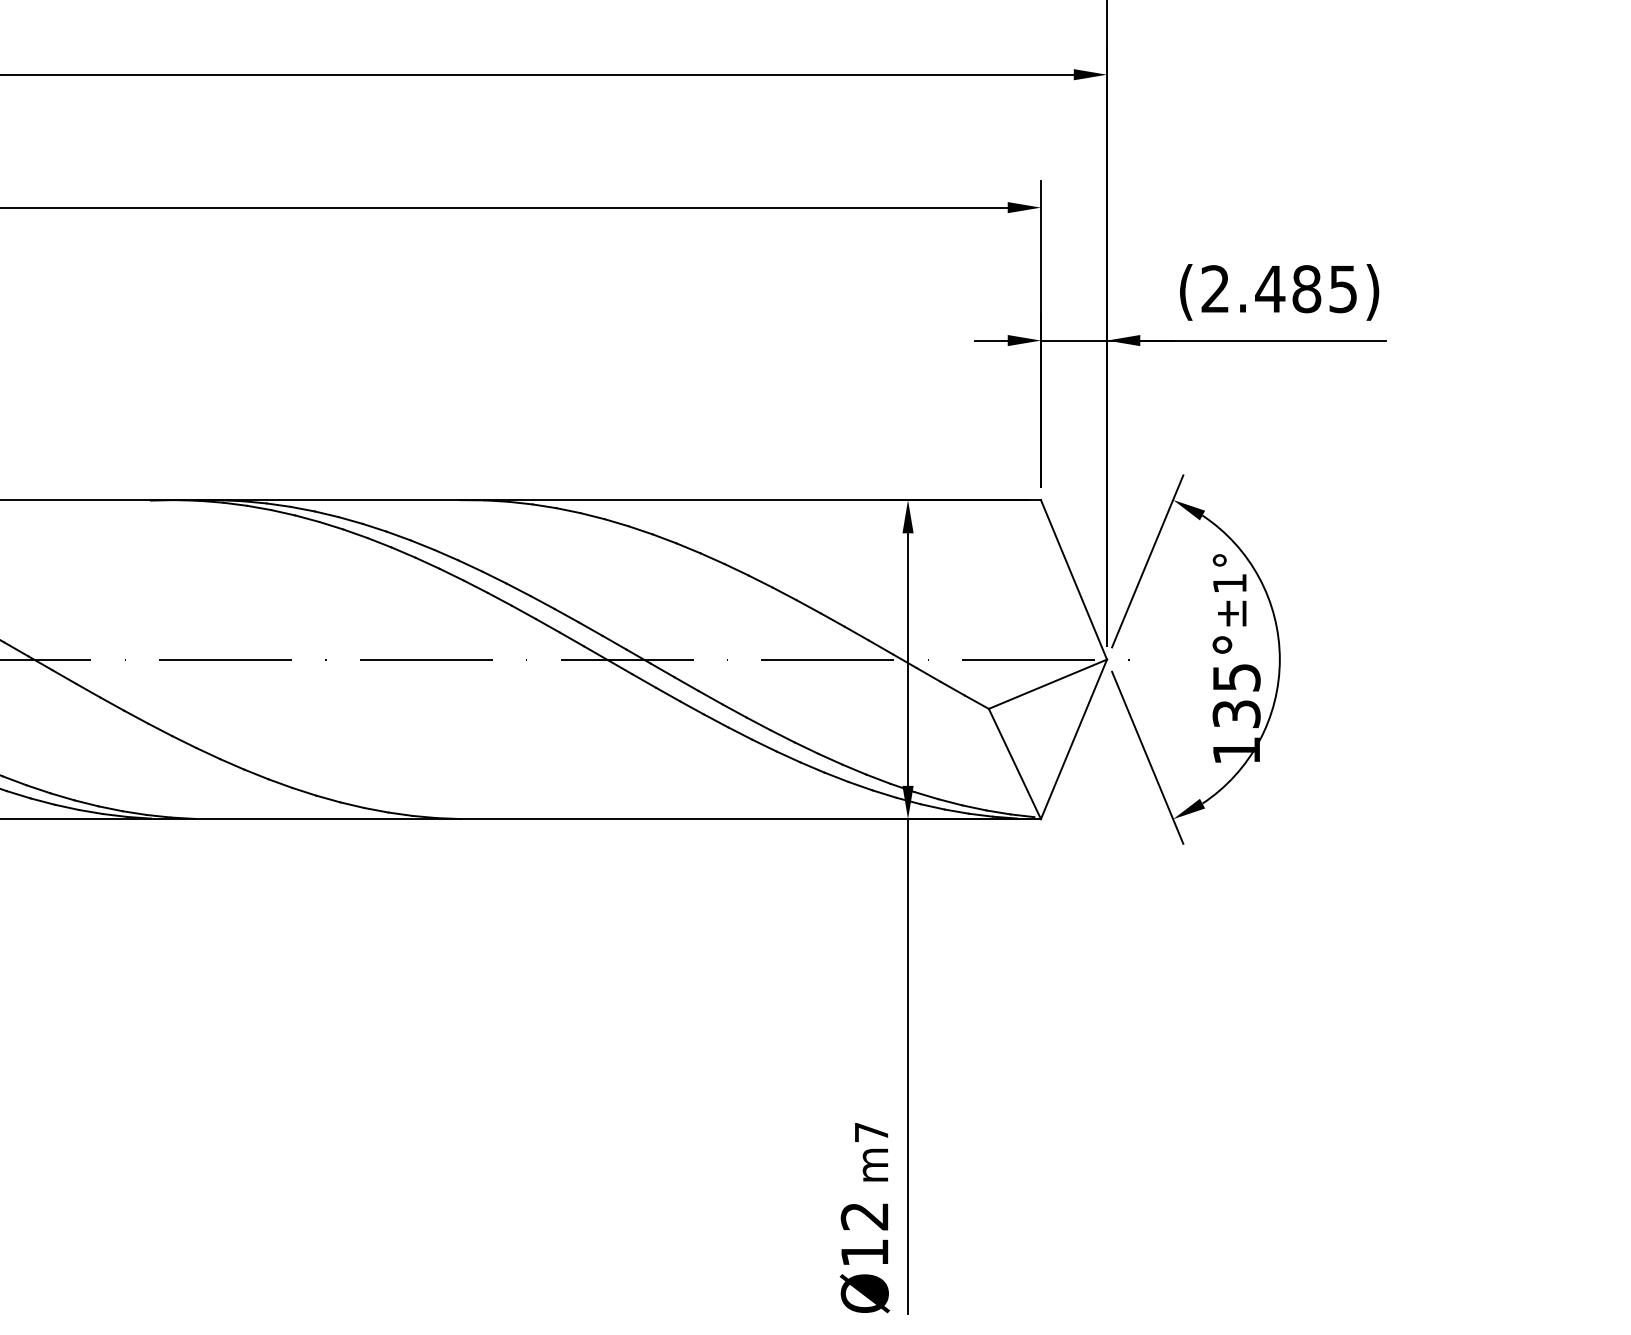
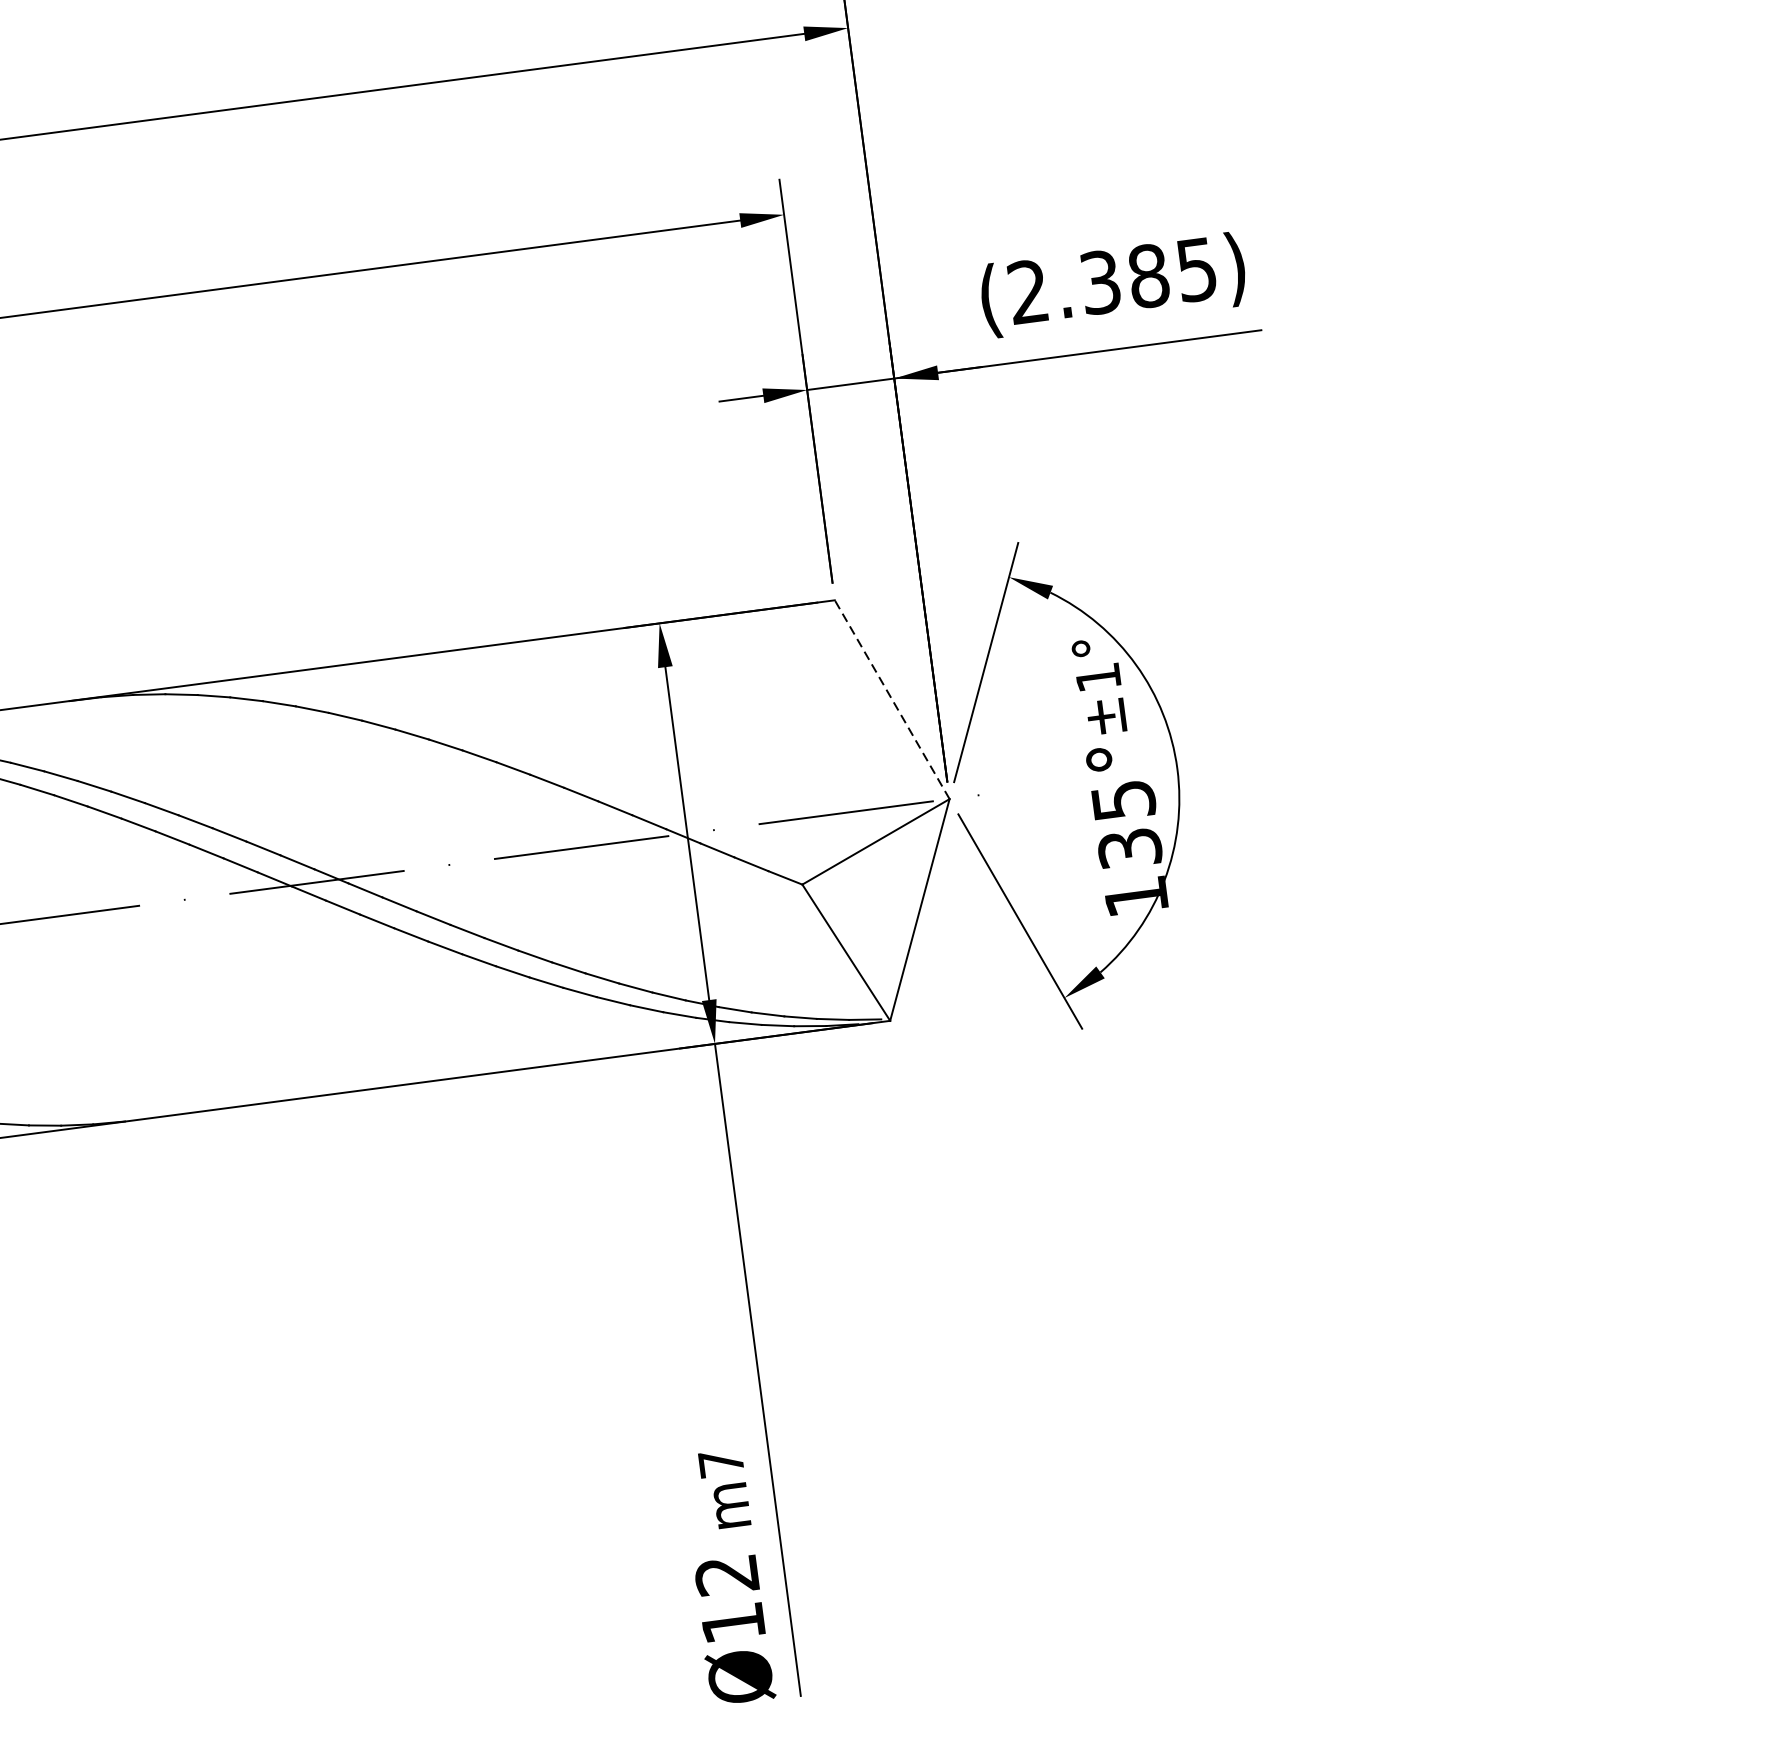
text: (1270, 289) -> (1100, 282), (2.485) -> (2.385)
line: (1073, 579) -> (891, 699), solid -> dashed

